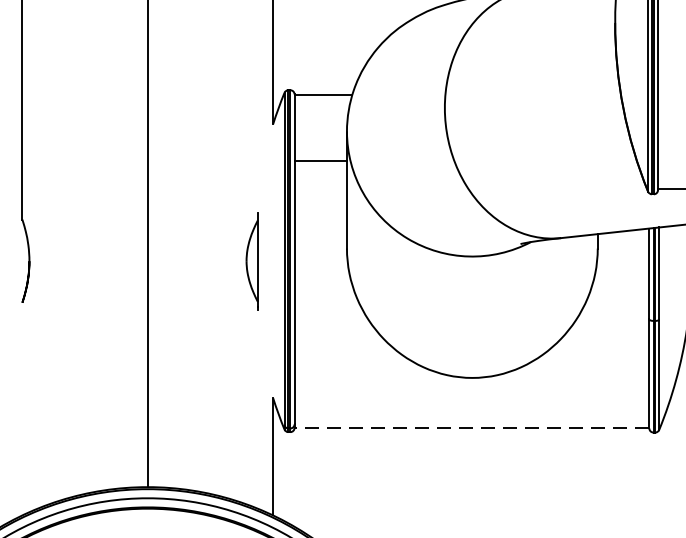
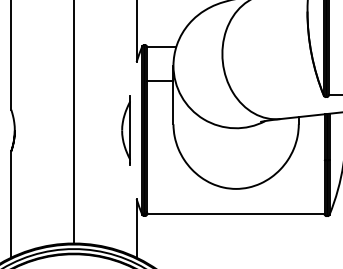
part: (250, 260) -> (125, 130), size x1.43
line: (22, 409) -> (11, 204), added
line: (471, 427) -> (235, 213), dashed -> solid

